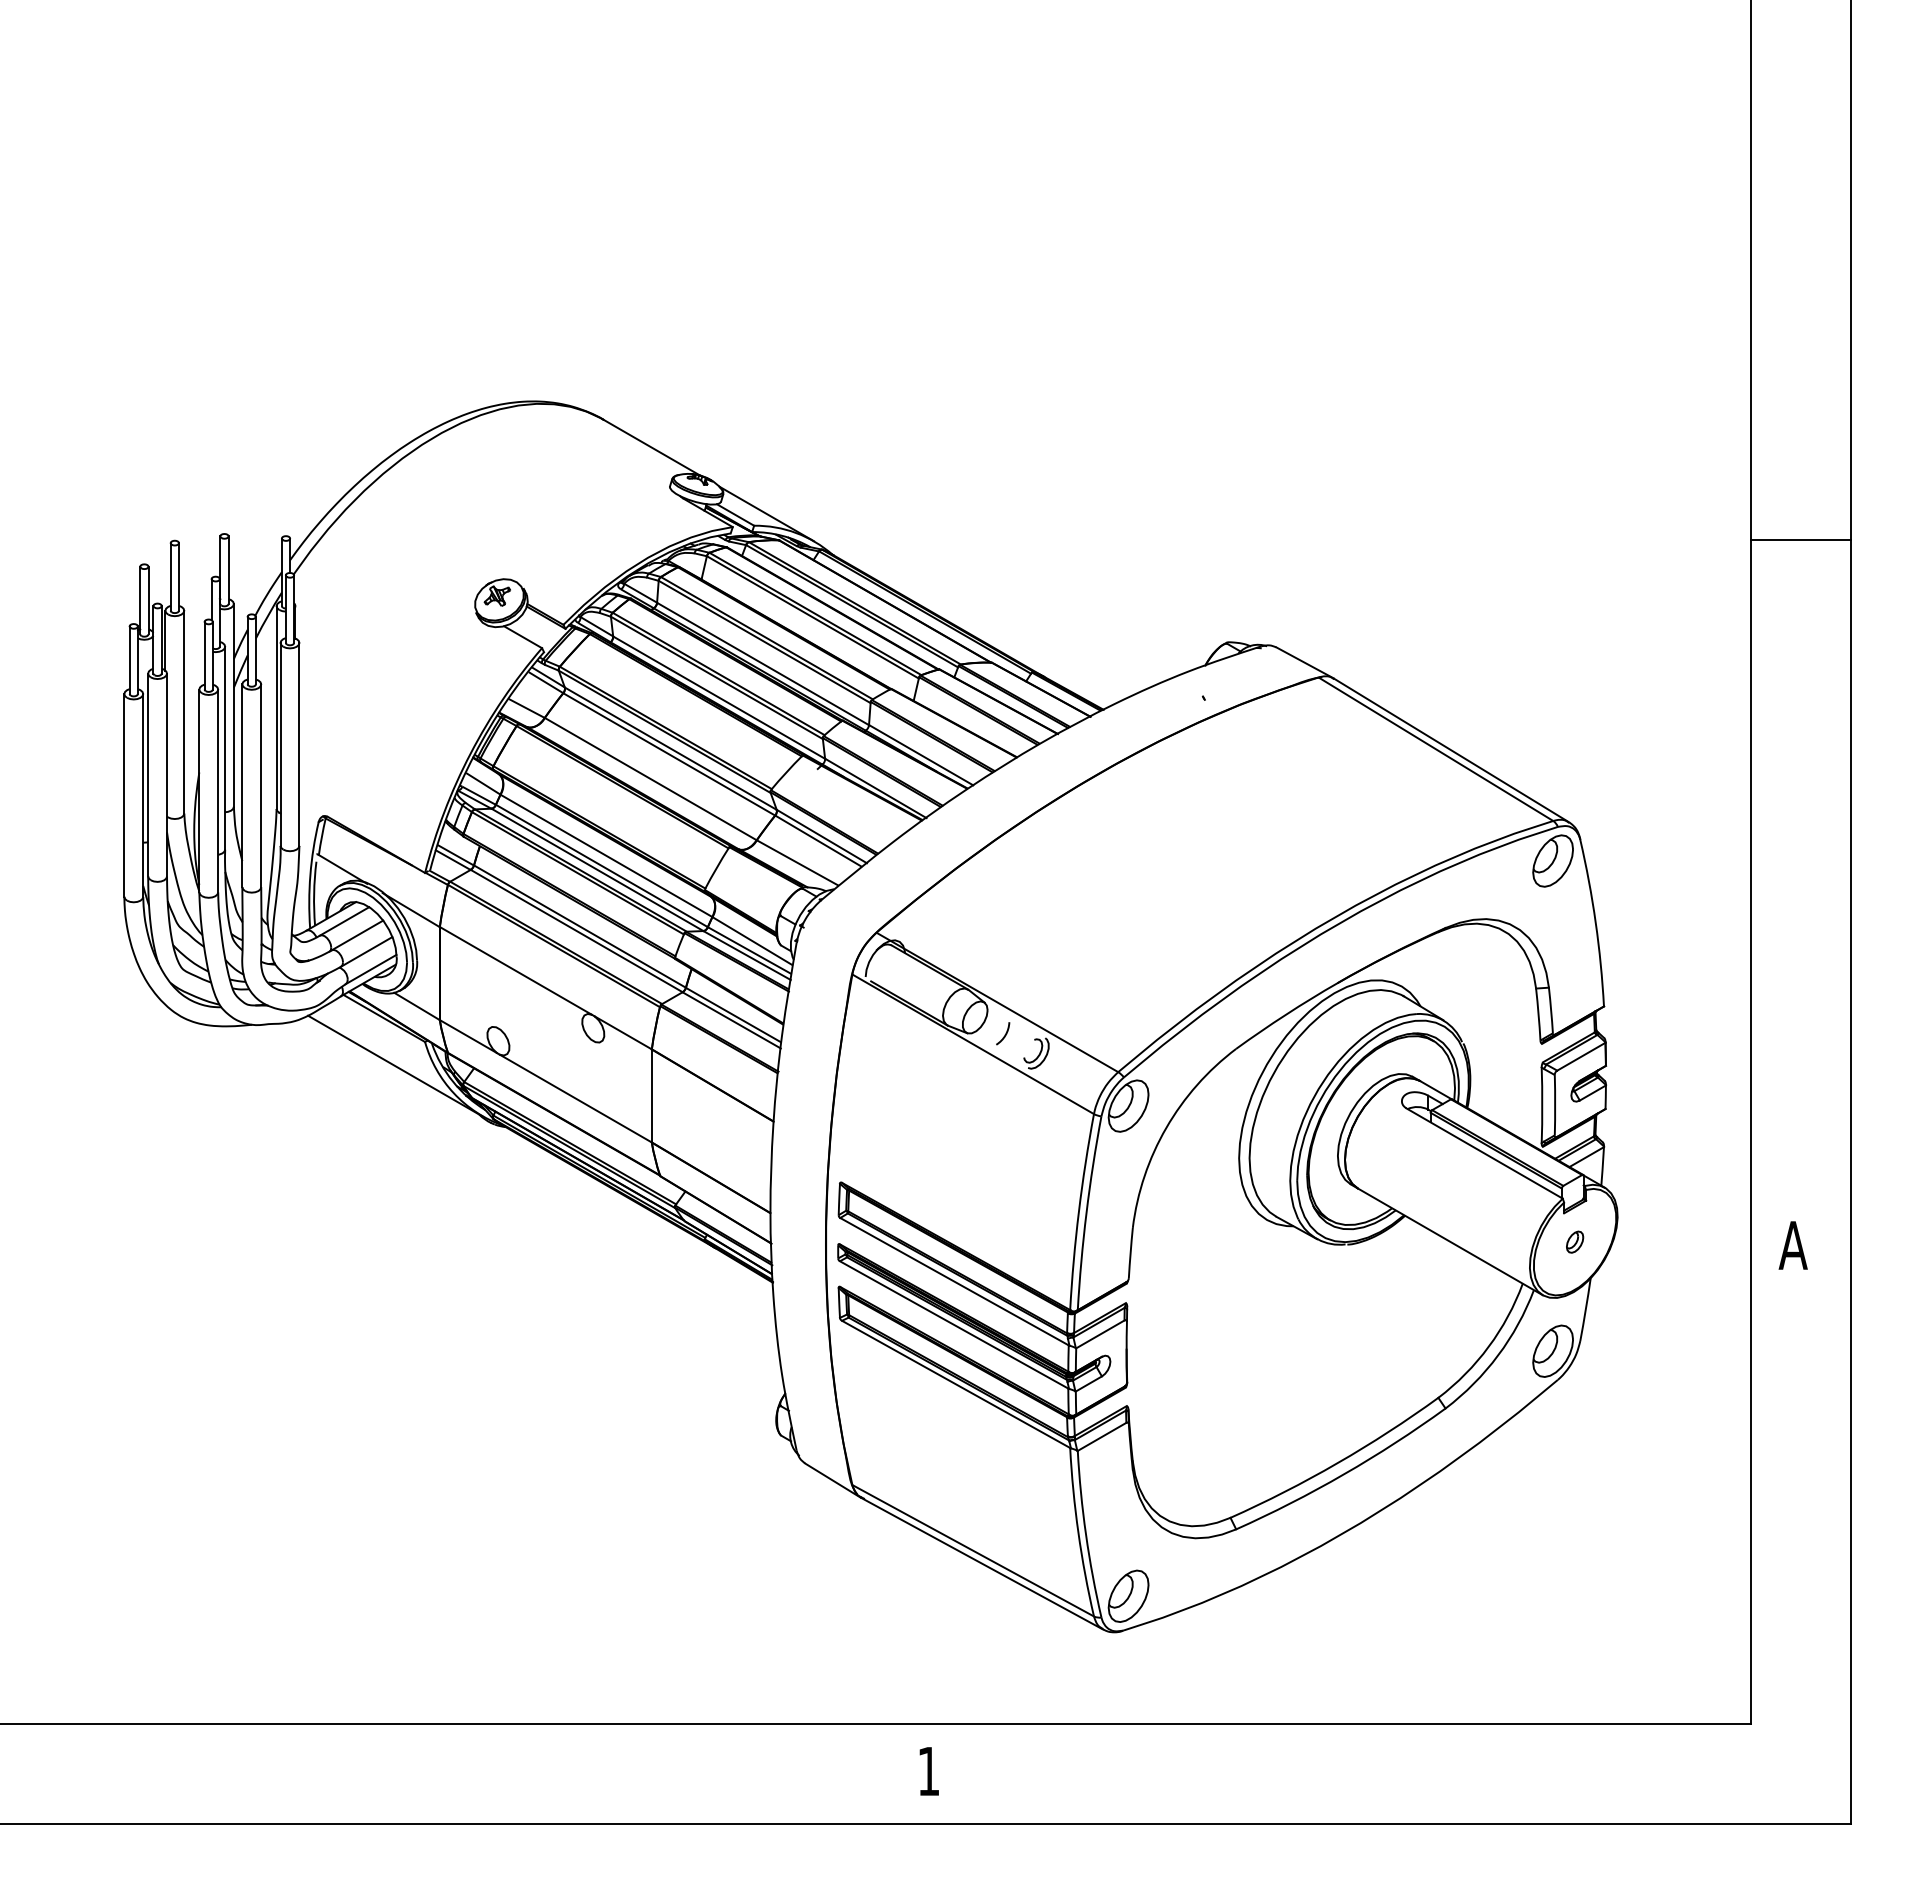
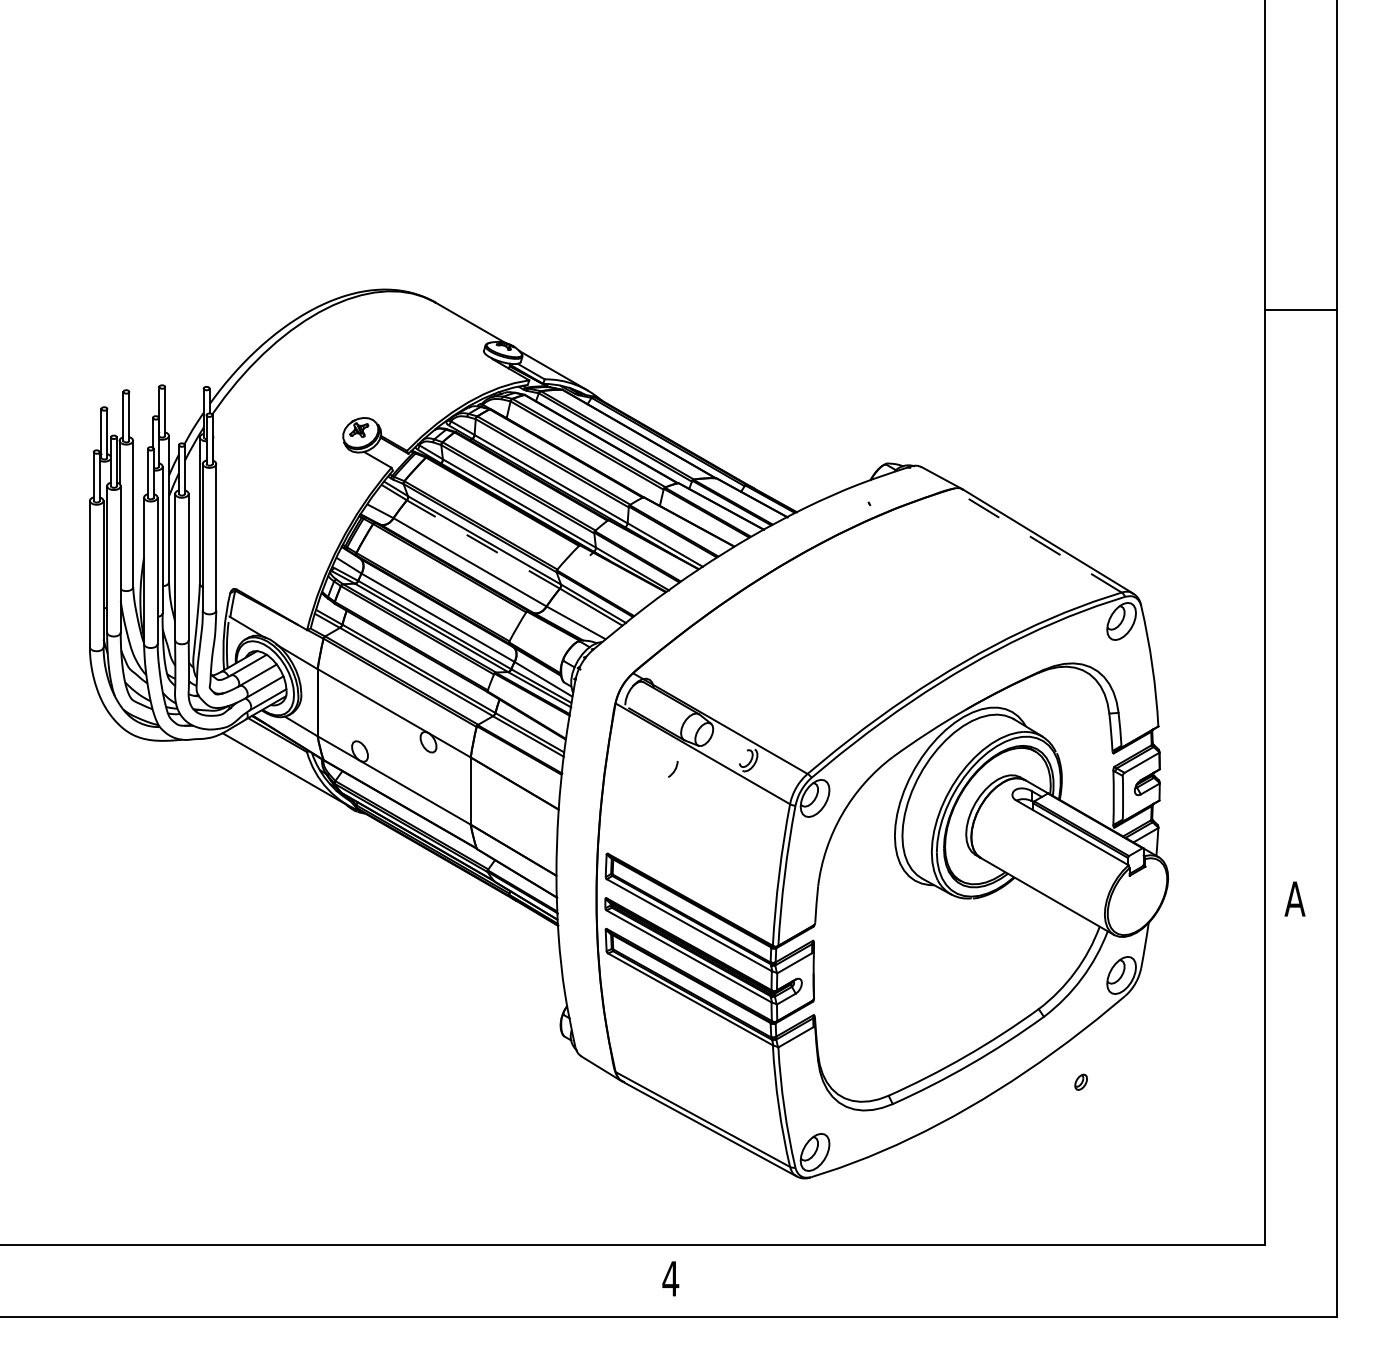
line: (1800, 539) -> (1300, 309), moved
line: (1435, 749) -> (1036, 540), solid -> dashed
line: (668, 754) -> (482, 544), solid -> dashed
arc: (1004, 1034) -> (674, 769), moved
part: (1575, 1241) -> (1081, 1081), moved
text: (928, 1771) -> (670, 1278), 1 -> 4

